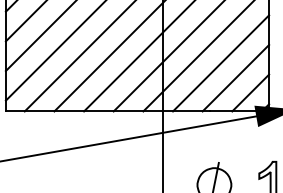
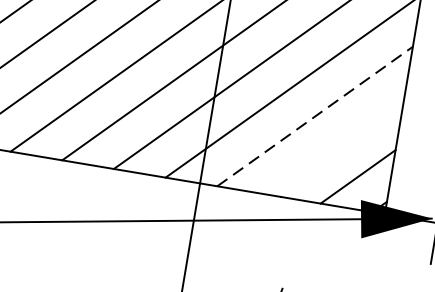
line: (221, 63) -> (315, 116), solid -> dashed
line: (235, 77) -> (336, 145), removed

